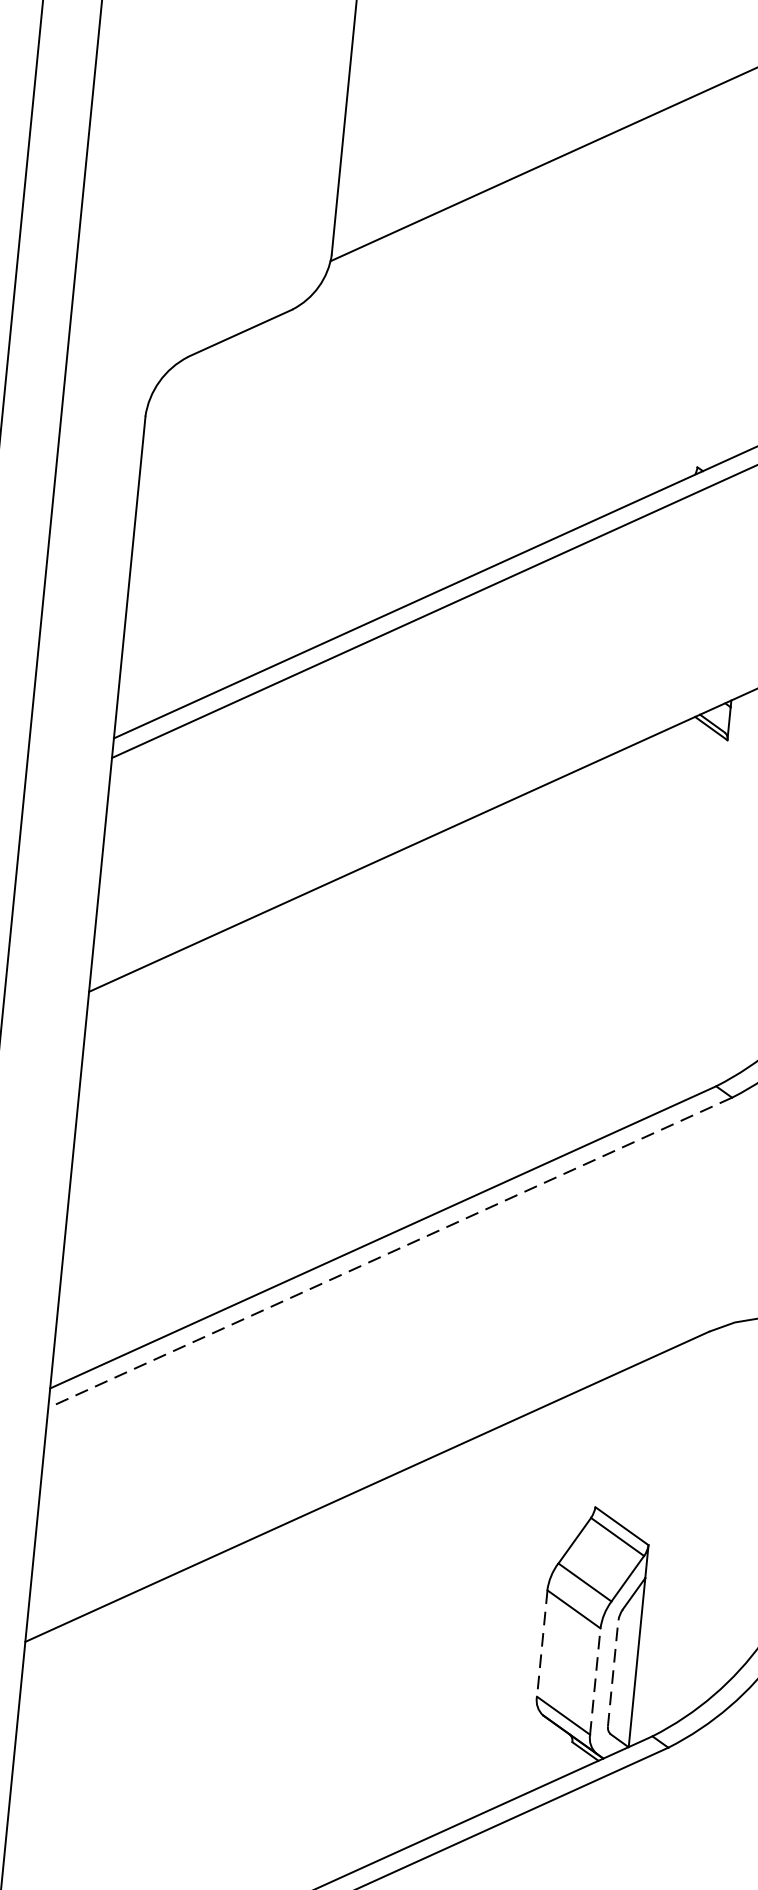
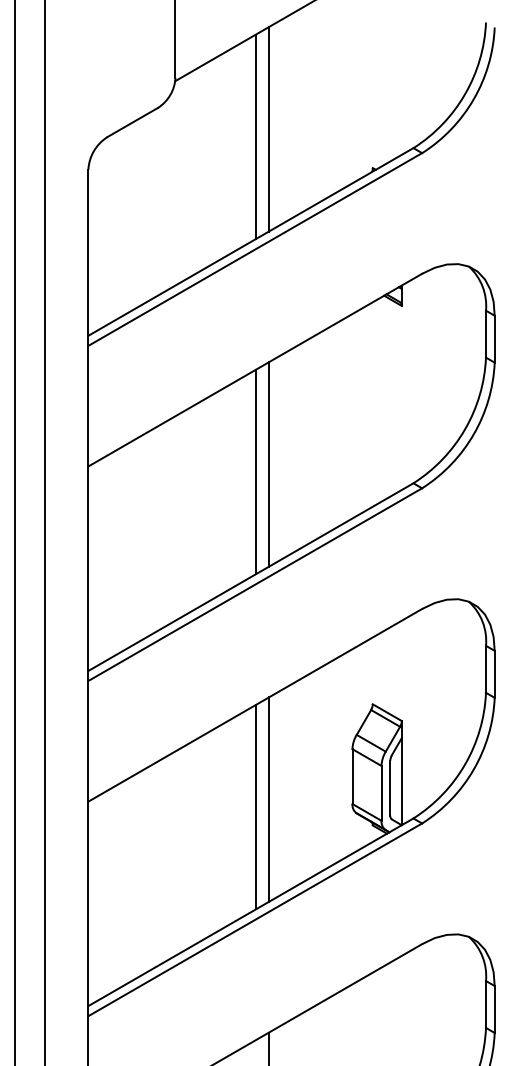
line: (502, 372) -> (268, 129), added
line: (477, 383) -> (256, 136), added
line: (438, 1022) -> (268, 464), added
line: (414, 1033) -> (256, 471), added
line: (390, 1252) -> (255, 584), dashed -> solid
line: (542, 1645) -> (352, 777), dashed -> solid
line: (374, 1671) -> (268, 799), added
line: (613, 1671) -> (390, 787), dashed -> solid
line: (595, 1679) -> (381, 792), dashed -> solid
line: (350, 1683) -> (256, 806), added

